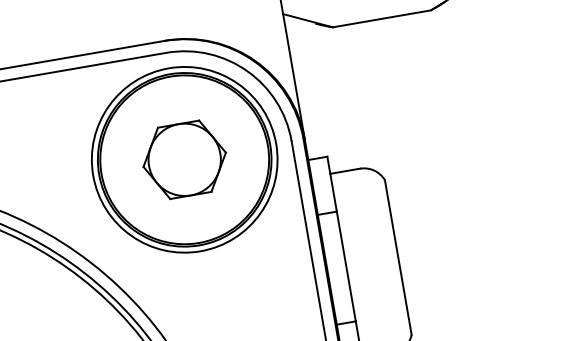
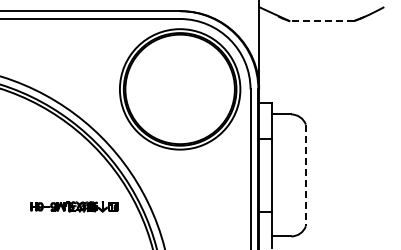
line: (381, 19) -> (321, 21), solid -> dashed
part: (183, 158) -> (179, 88), removed
line: (397, 257) -> (305, 175), solid -> dashed

